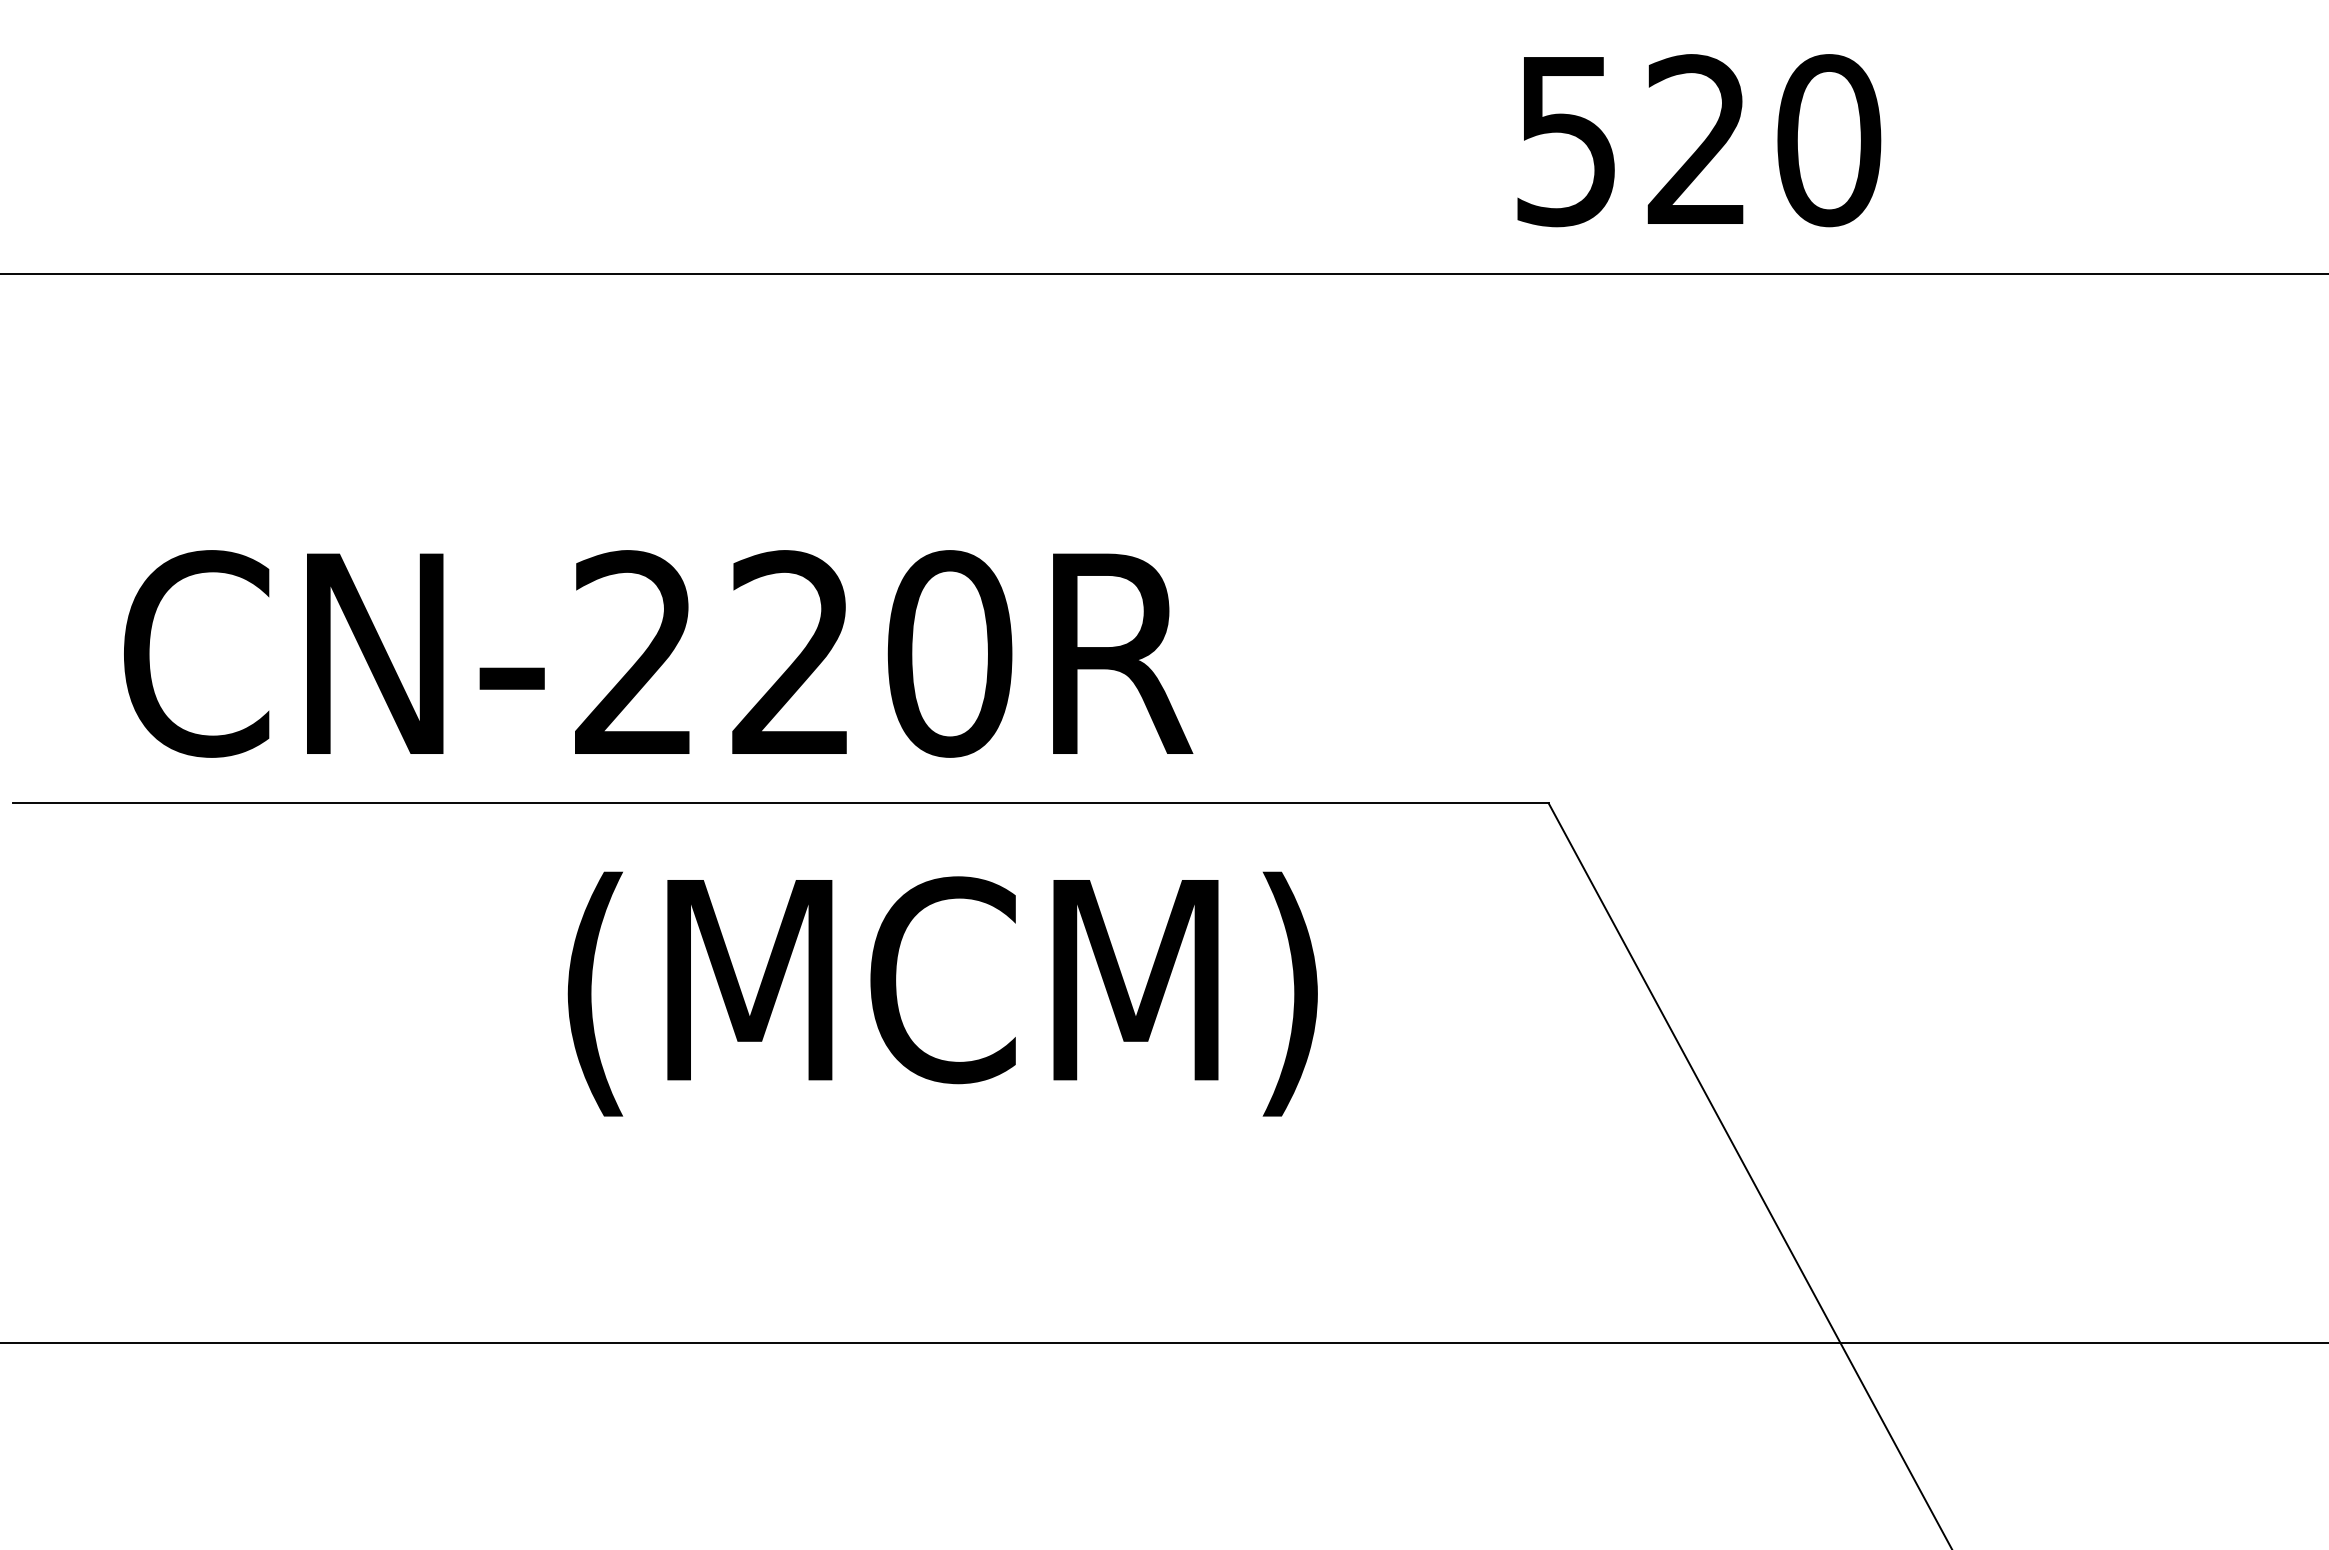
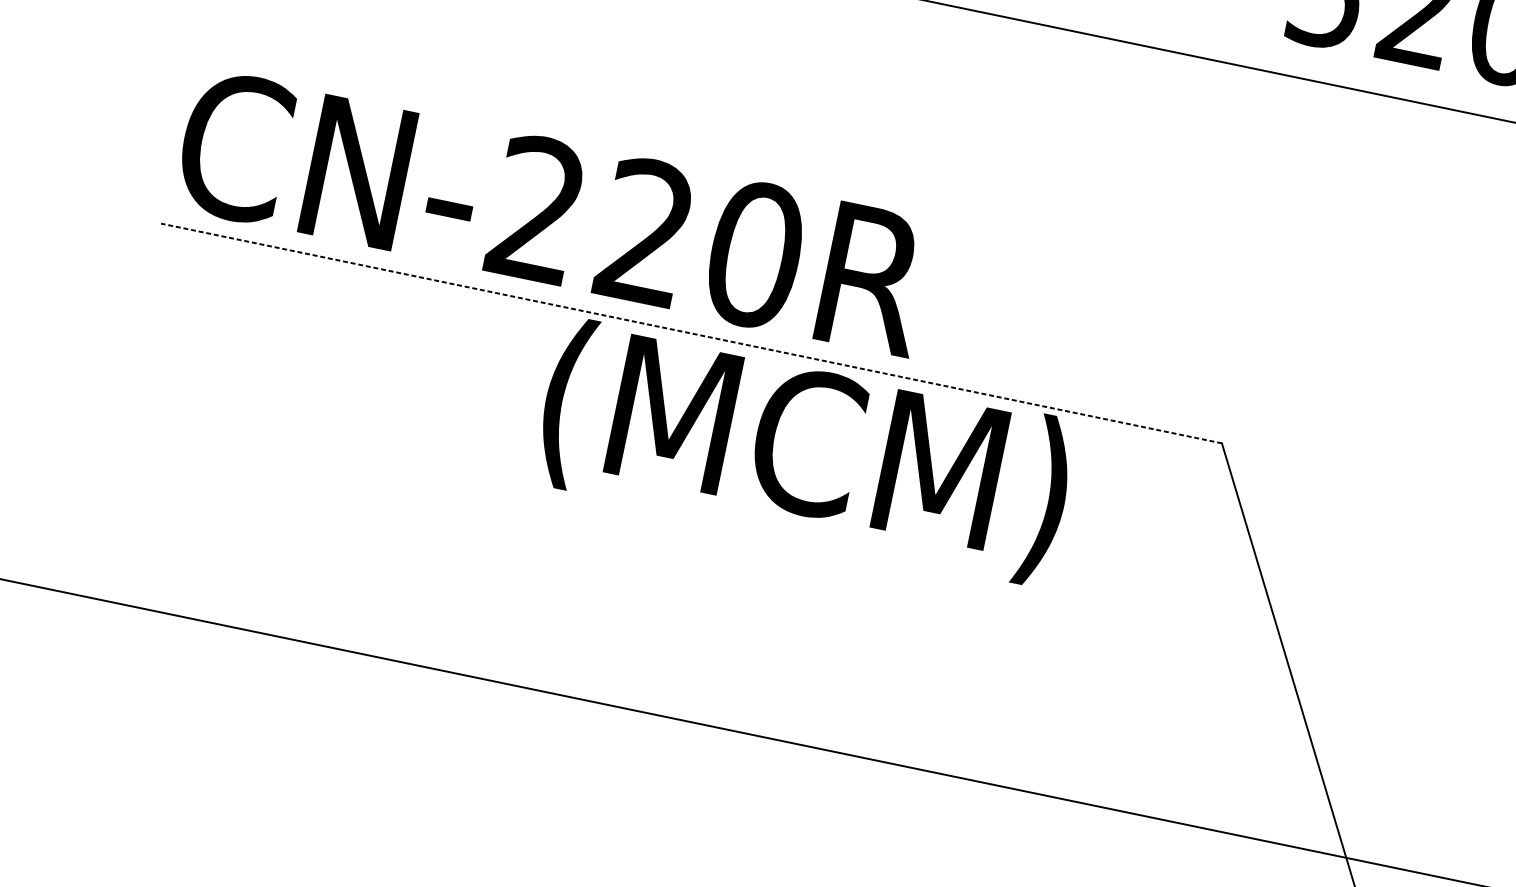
text: (658, 653) -> (553, 212), moved
line: (780, 803) -> (691, 333), solid -> dashed
text: (942, 993) -> (805, 451), moved

